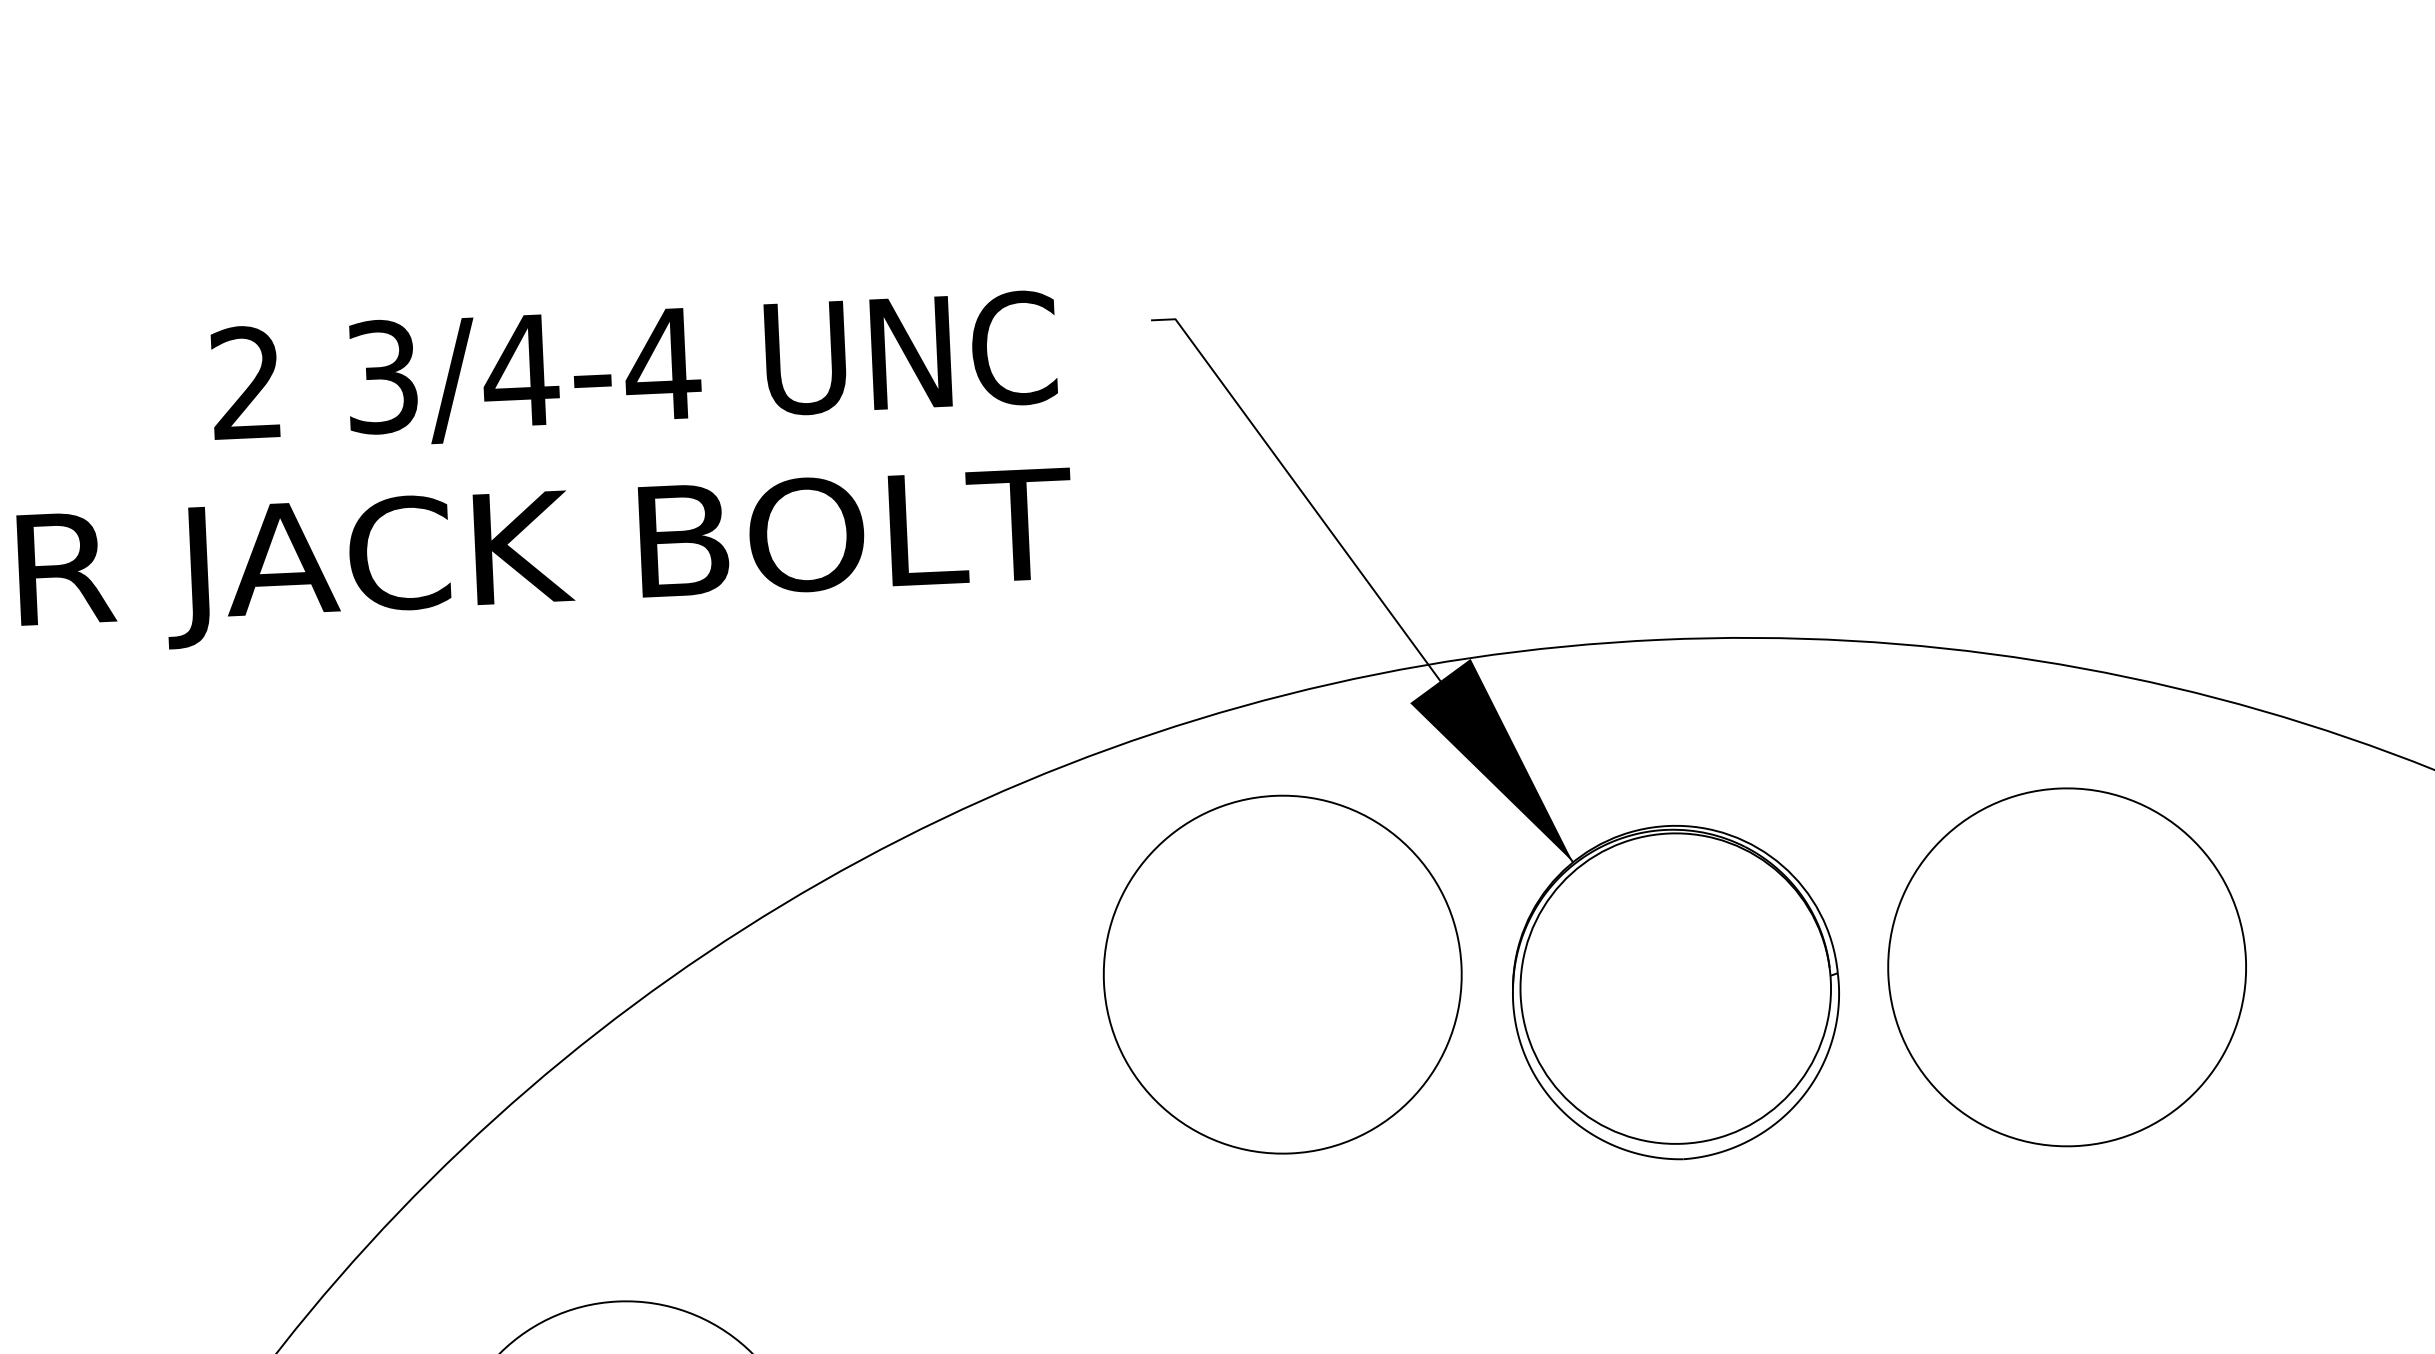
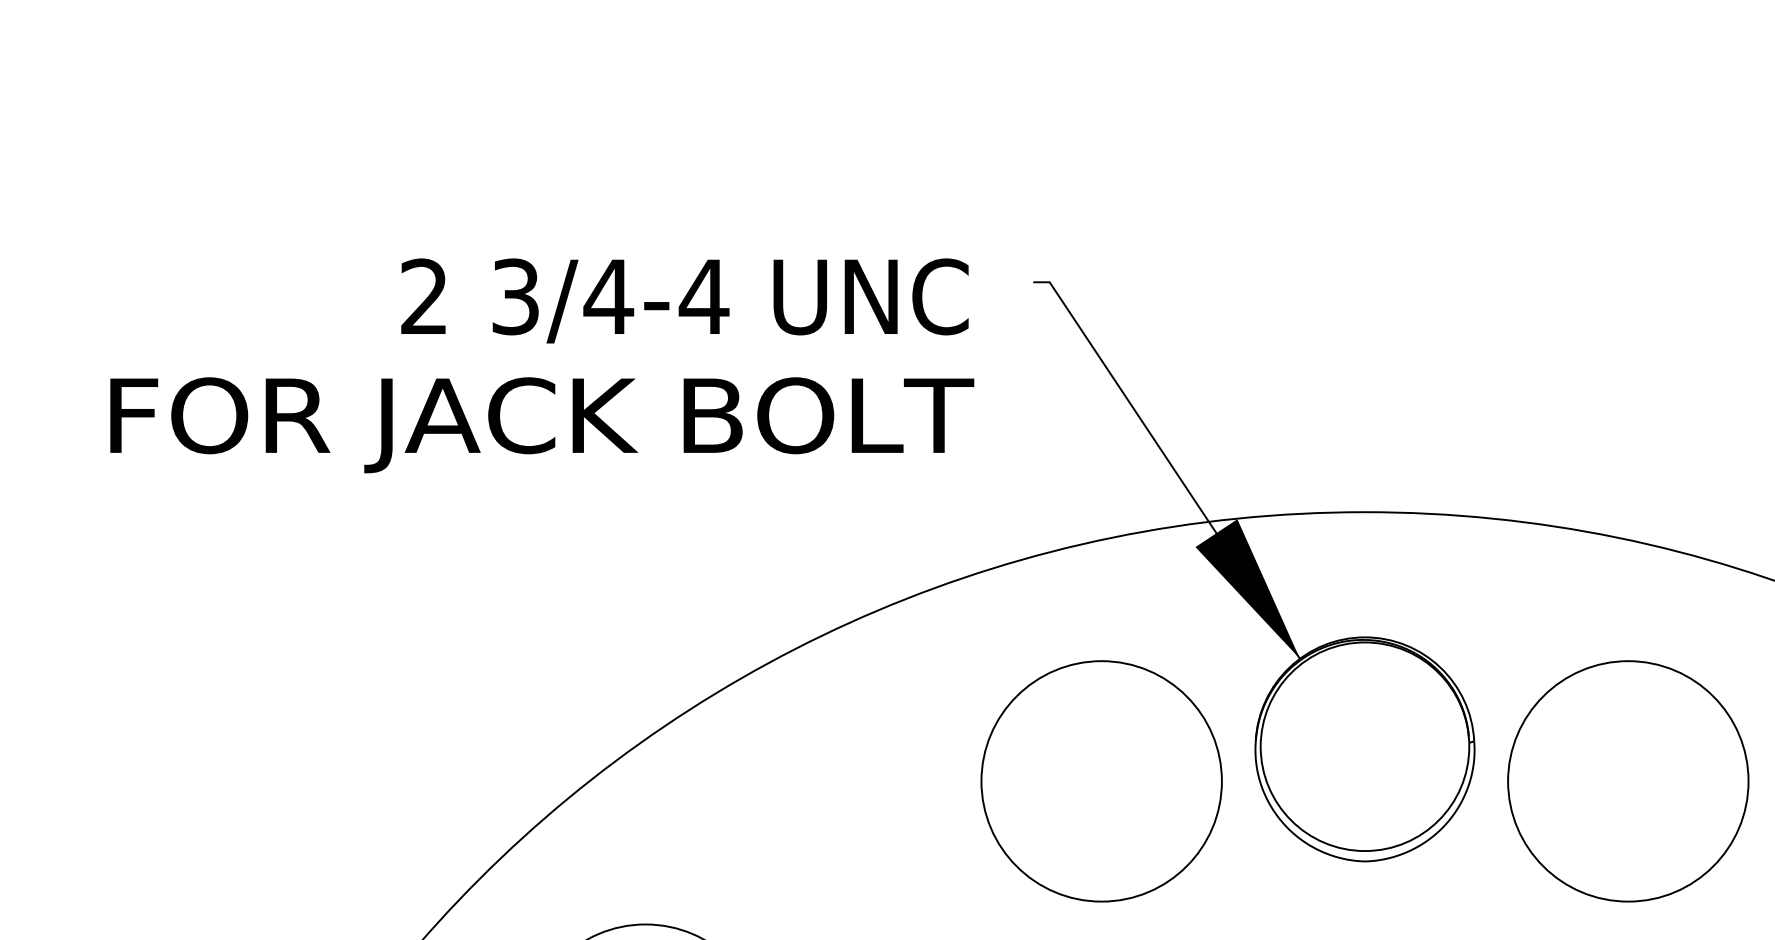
circle: (2067, 967) -> (1628, 781), moved
circle: (1282, 974) -> (1101, 781), moved

